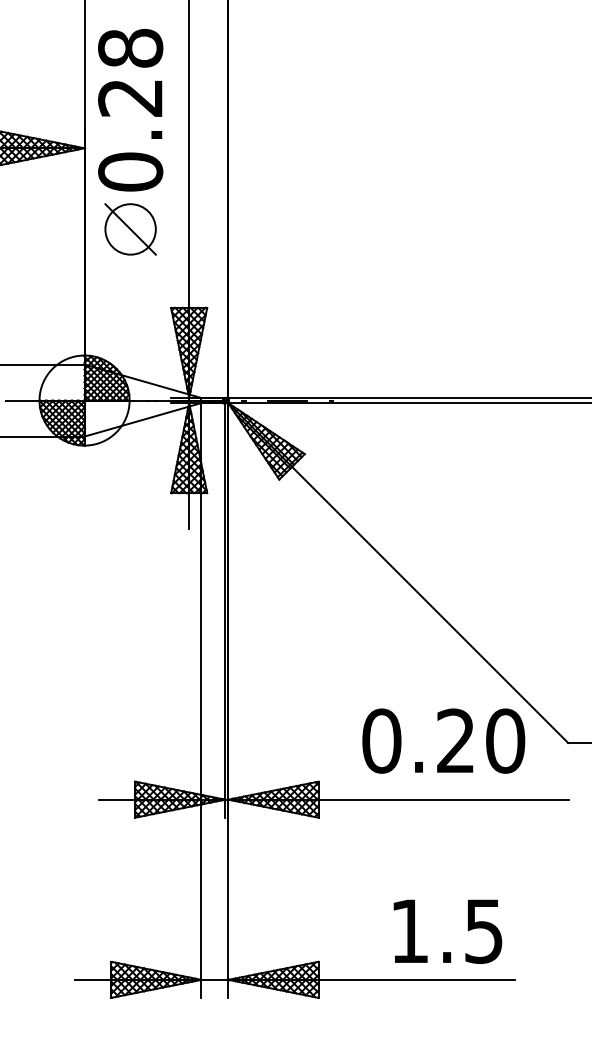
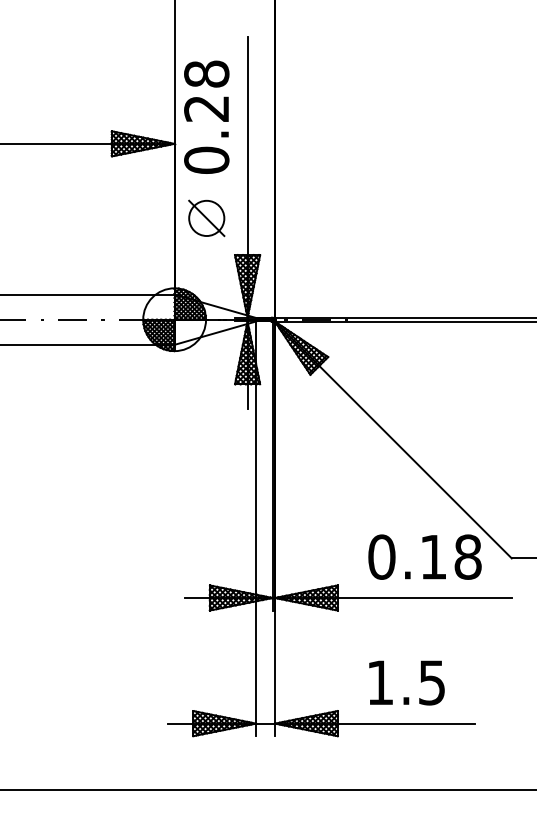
part: (130, 229) -> (206, 218), moved
text: (480, 740) -> (450, 556), 0.20 -> 0.18
text: (447, 930) -> (406, 682), moved

